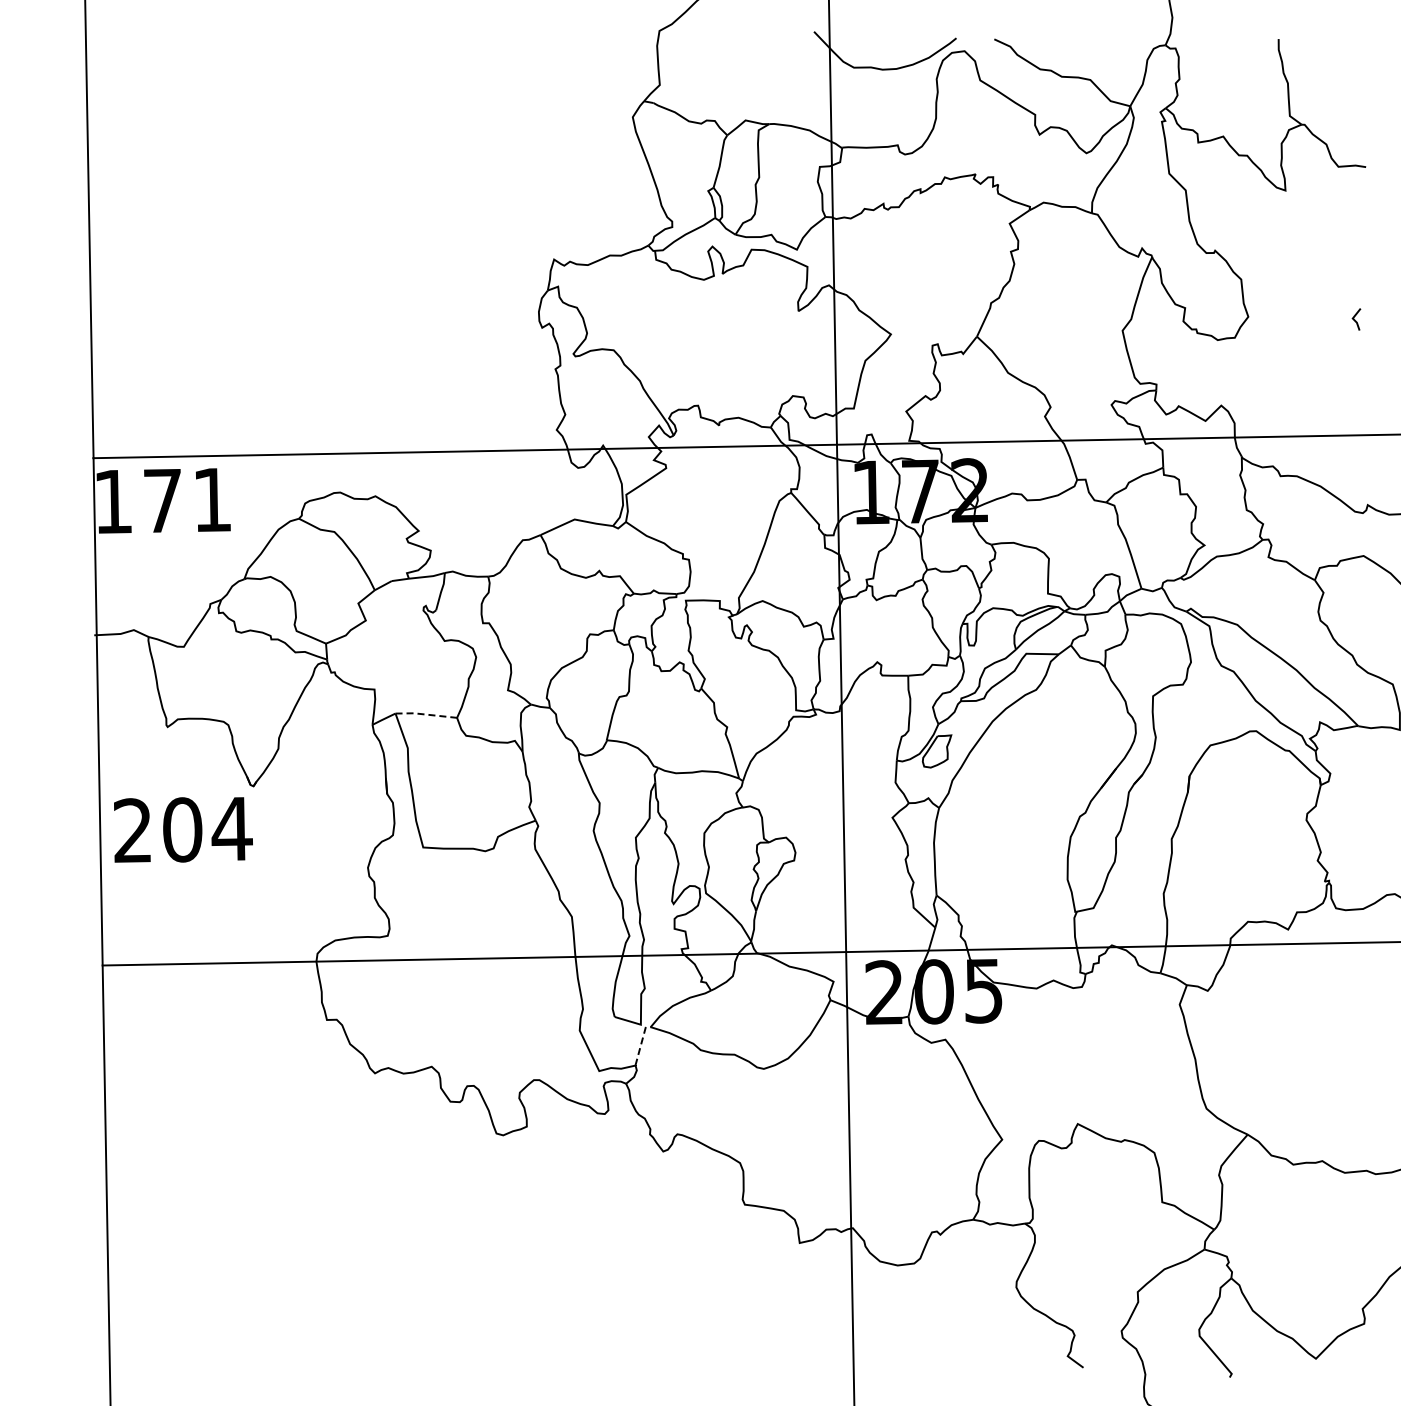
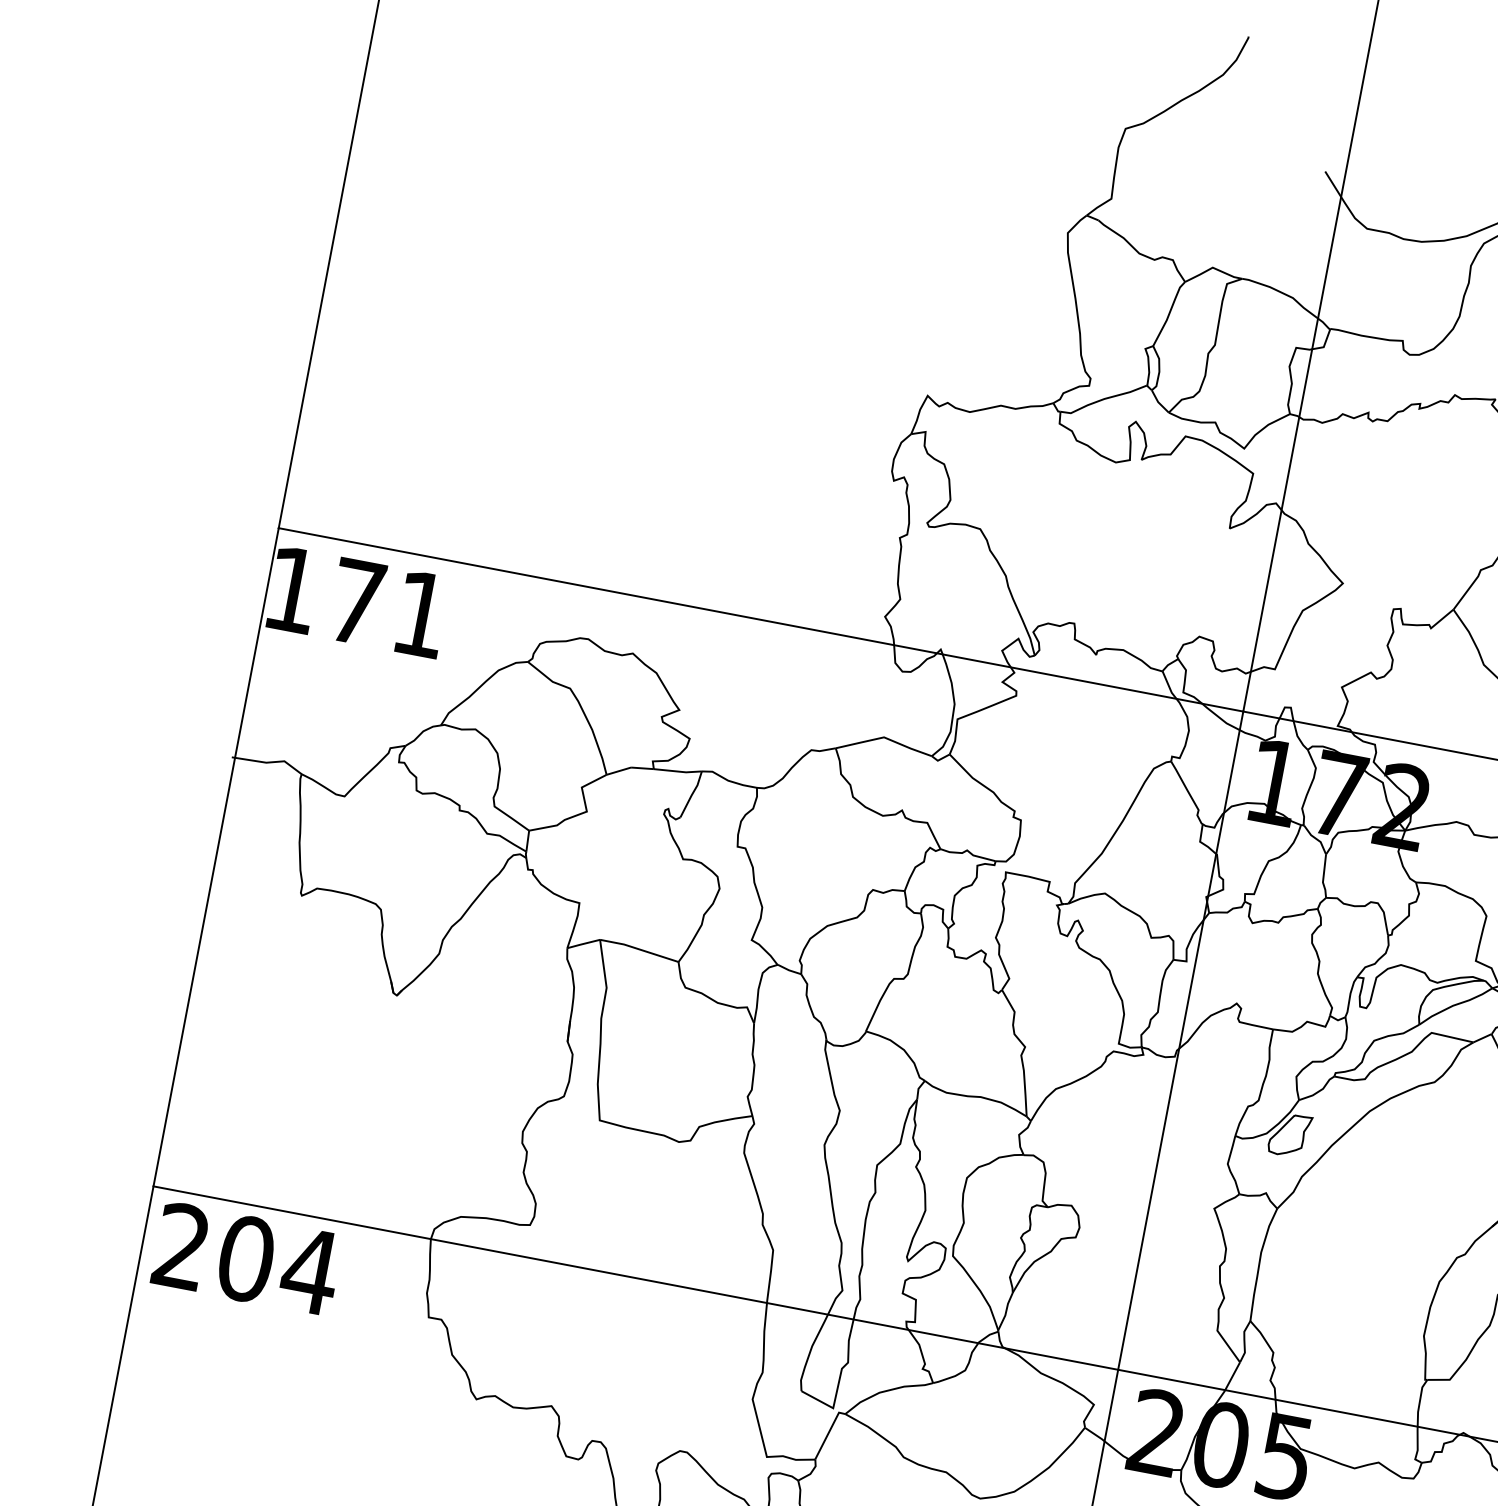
line: (425, 714) -> (638, 949), dashed -> solid
text: (183, 829) -> (247, 1258), moved
line: (641, 1044) -> (828, 1434), dashed -> solid

